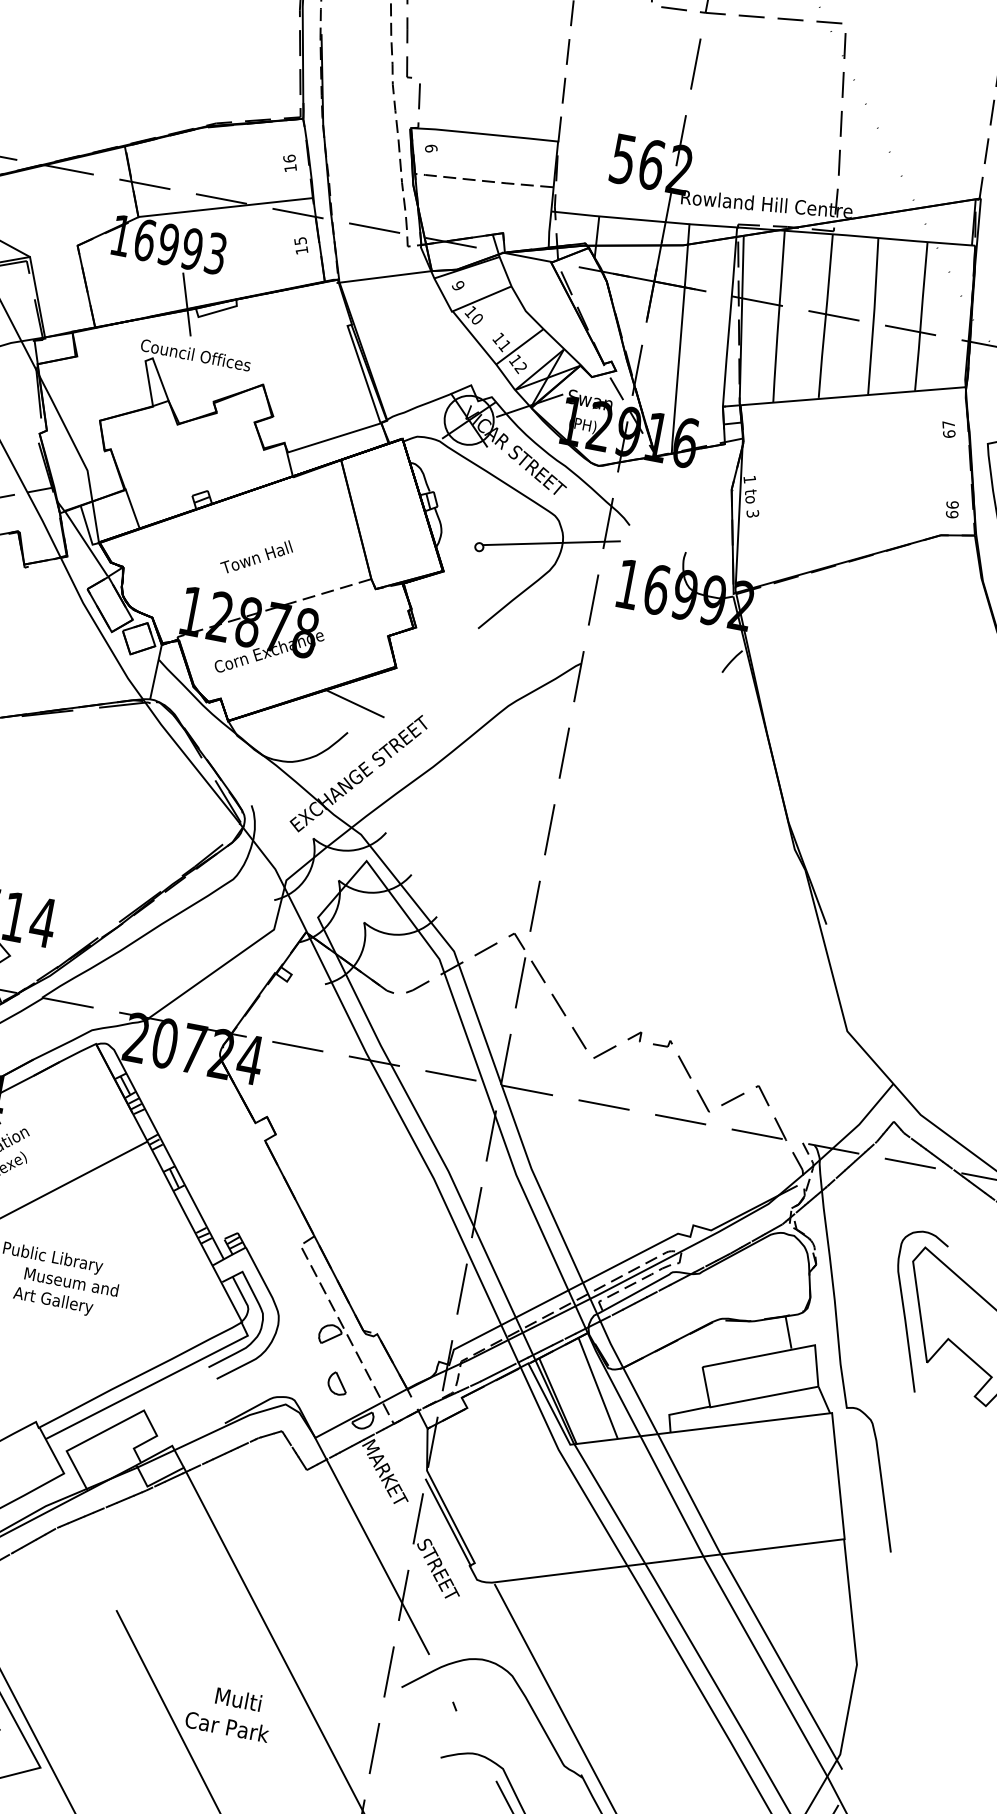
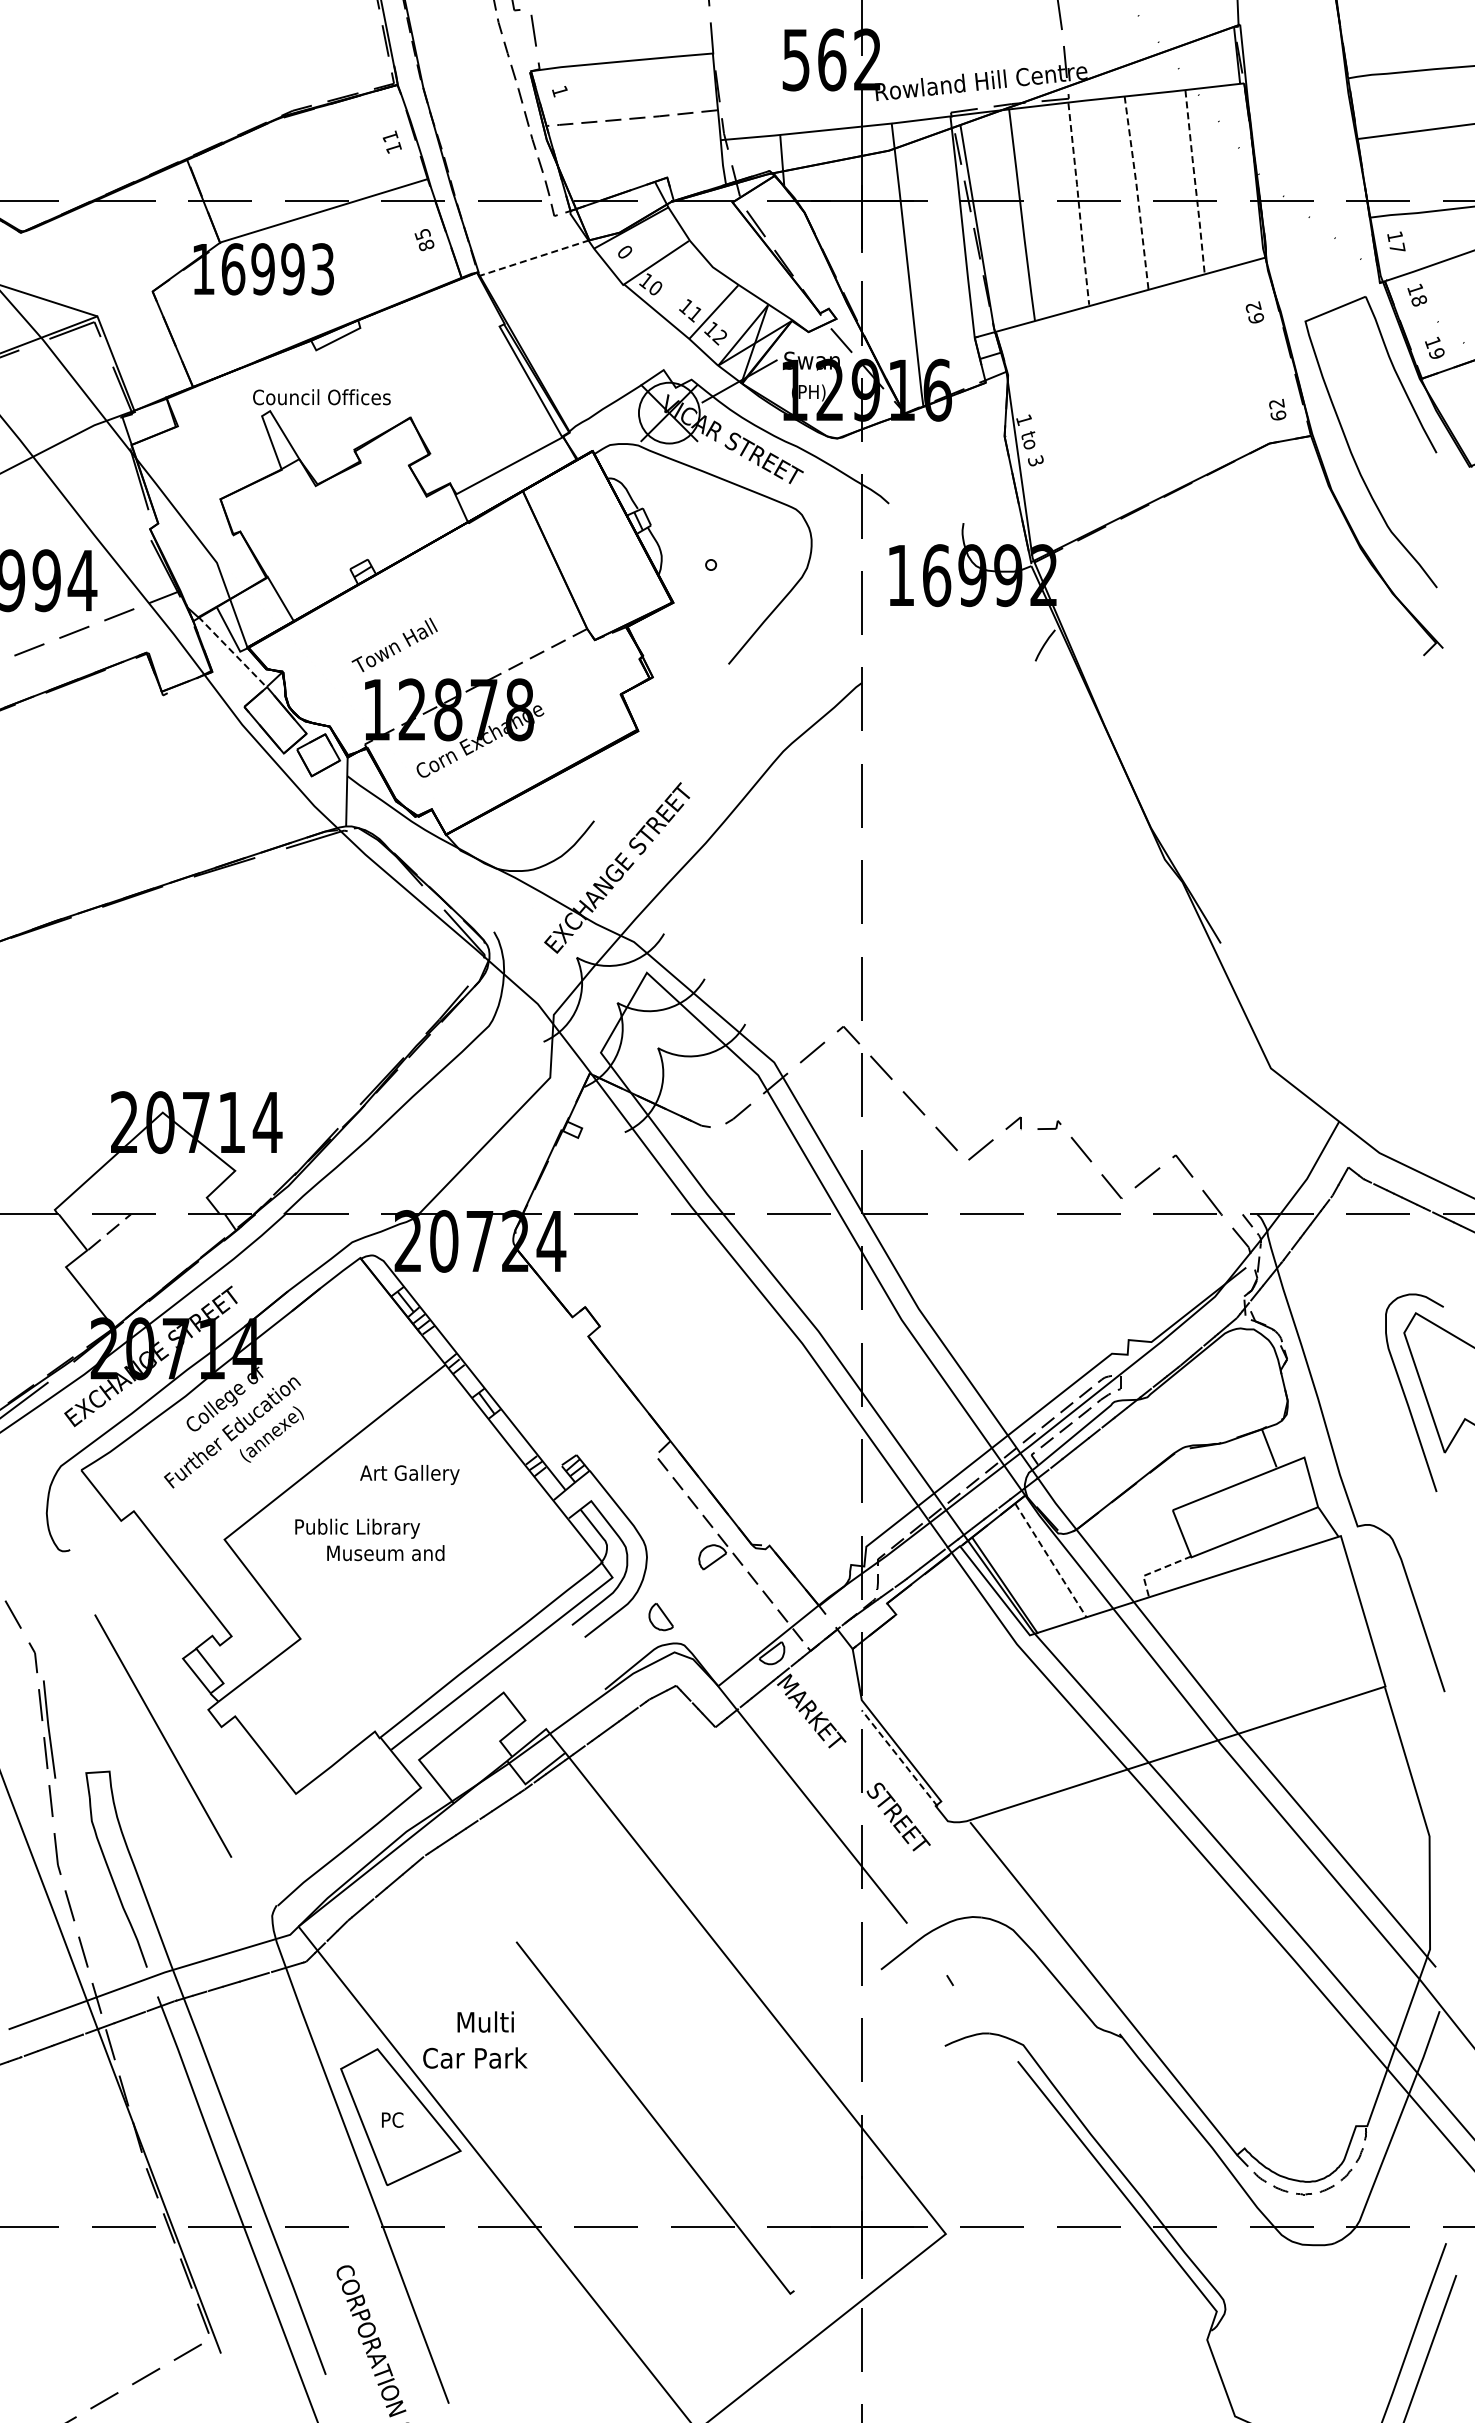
text: (431, 148) -> (560, 91), 6 -> 1
text: (289, 158) -> (390, 136), 16 -> 11
text: (301, 250) -> (426, 245), 15 -> 85
line: (384, 276) -> (532, 258), solid -> dashed
text: (458, 285) -> (624, 251), 9 -> 0
line: (186, 304) -> (298, 337), removed
line: (825, 316) -> (1078, 204), solid -> dashed
line: (874, 316) -> (1137, 192), solid -> dashed
line: (921, 316) -> (1195, 182), solid -> dashed
text: (948, 424) -> (1253, 307), 67 -> 62
text: (952, 504) -> (1276, 403), 66 -> 62
line: (86, 543) -> (232, 651), solid -> dashed
line: (551, 543) -> (797, 543), removed
text: (256, 556) -> (394, 644), moved
line: (354, 703) -> (595, 783), removed
text: (52, 1300) -> (409, 1474), moved
part: (337, 1383) -> (660, 1617), moved
line: (598, 1389) -> (1051, 1561), solid -> dashed
line: (681, 1412) -> (1157, 1570), solid -> dashed
line: (448, 1522) -> (899, 1758), solid -> dashed
text: (238, 1699) -> (485, 2021), moved
text: (227, 1726) -> (475, 2057), moved

